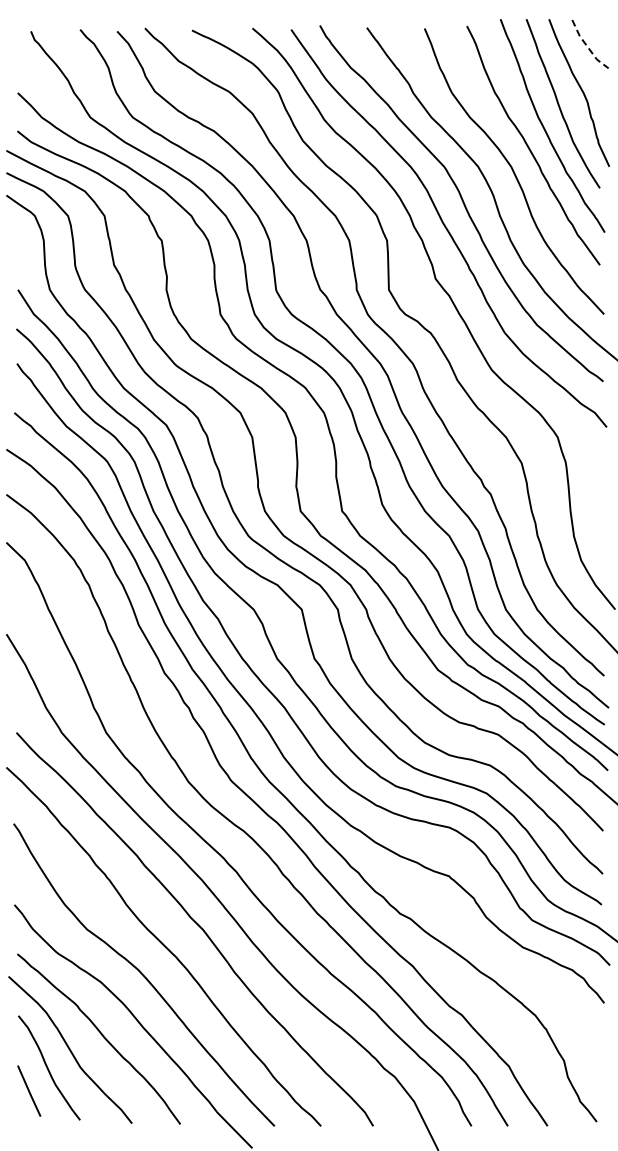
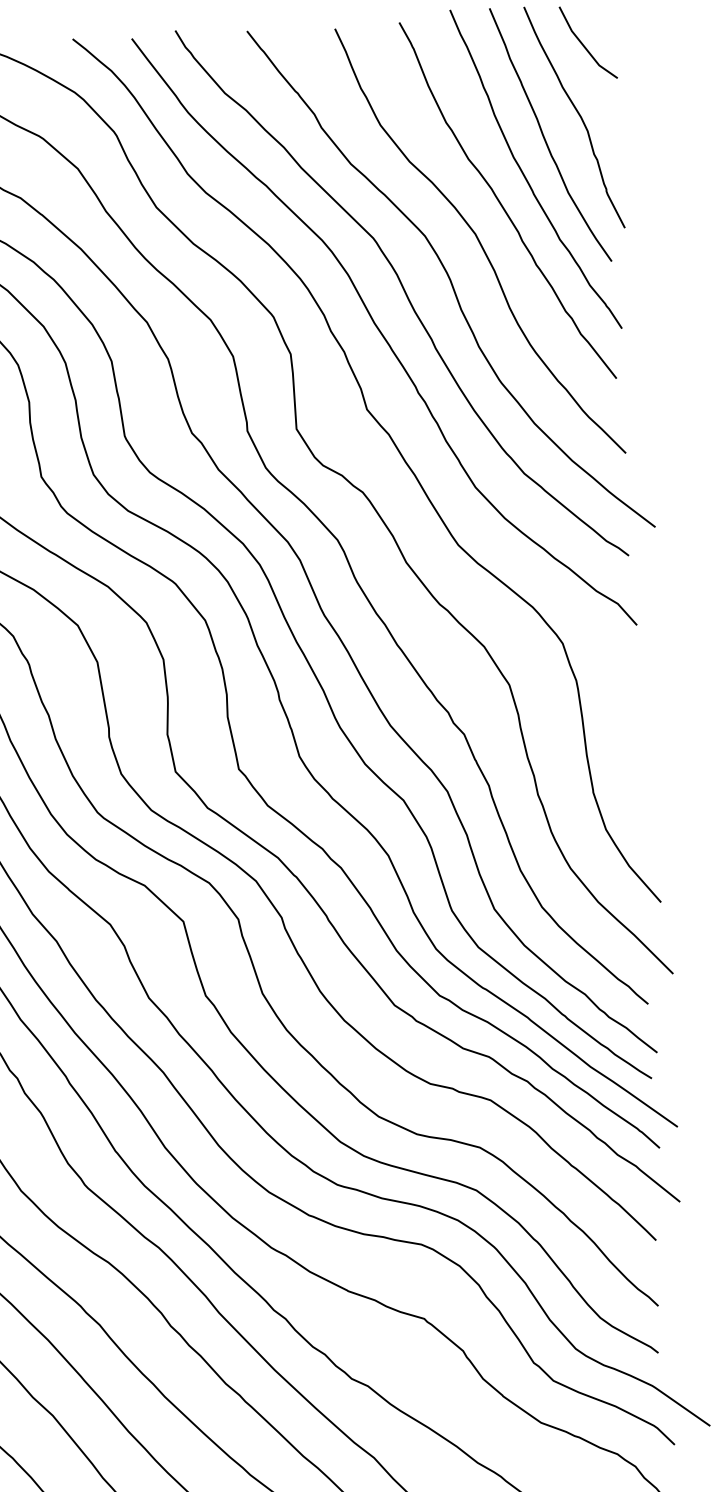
line: (587, 46) -> (584, 46), dashed -> solid

